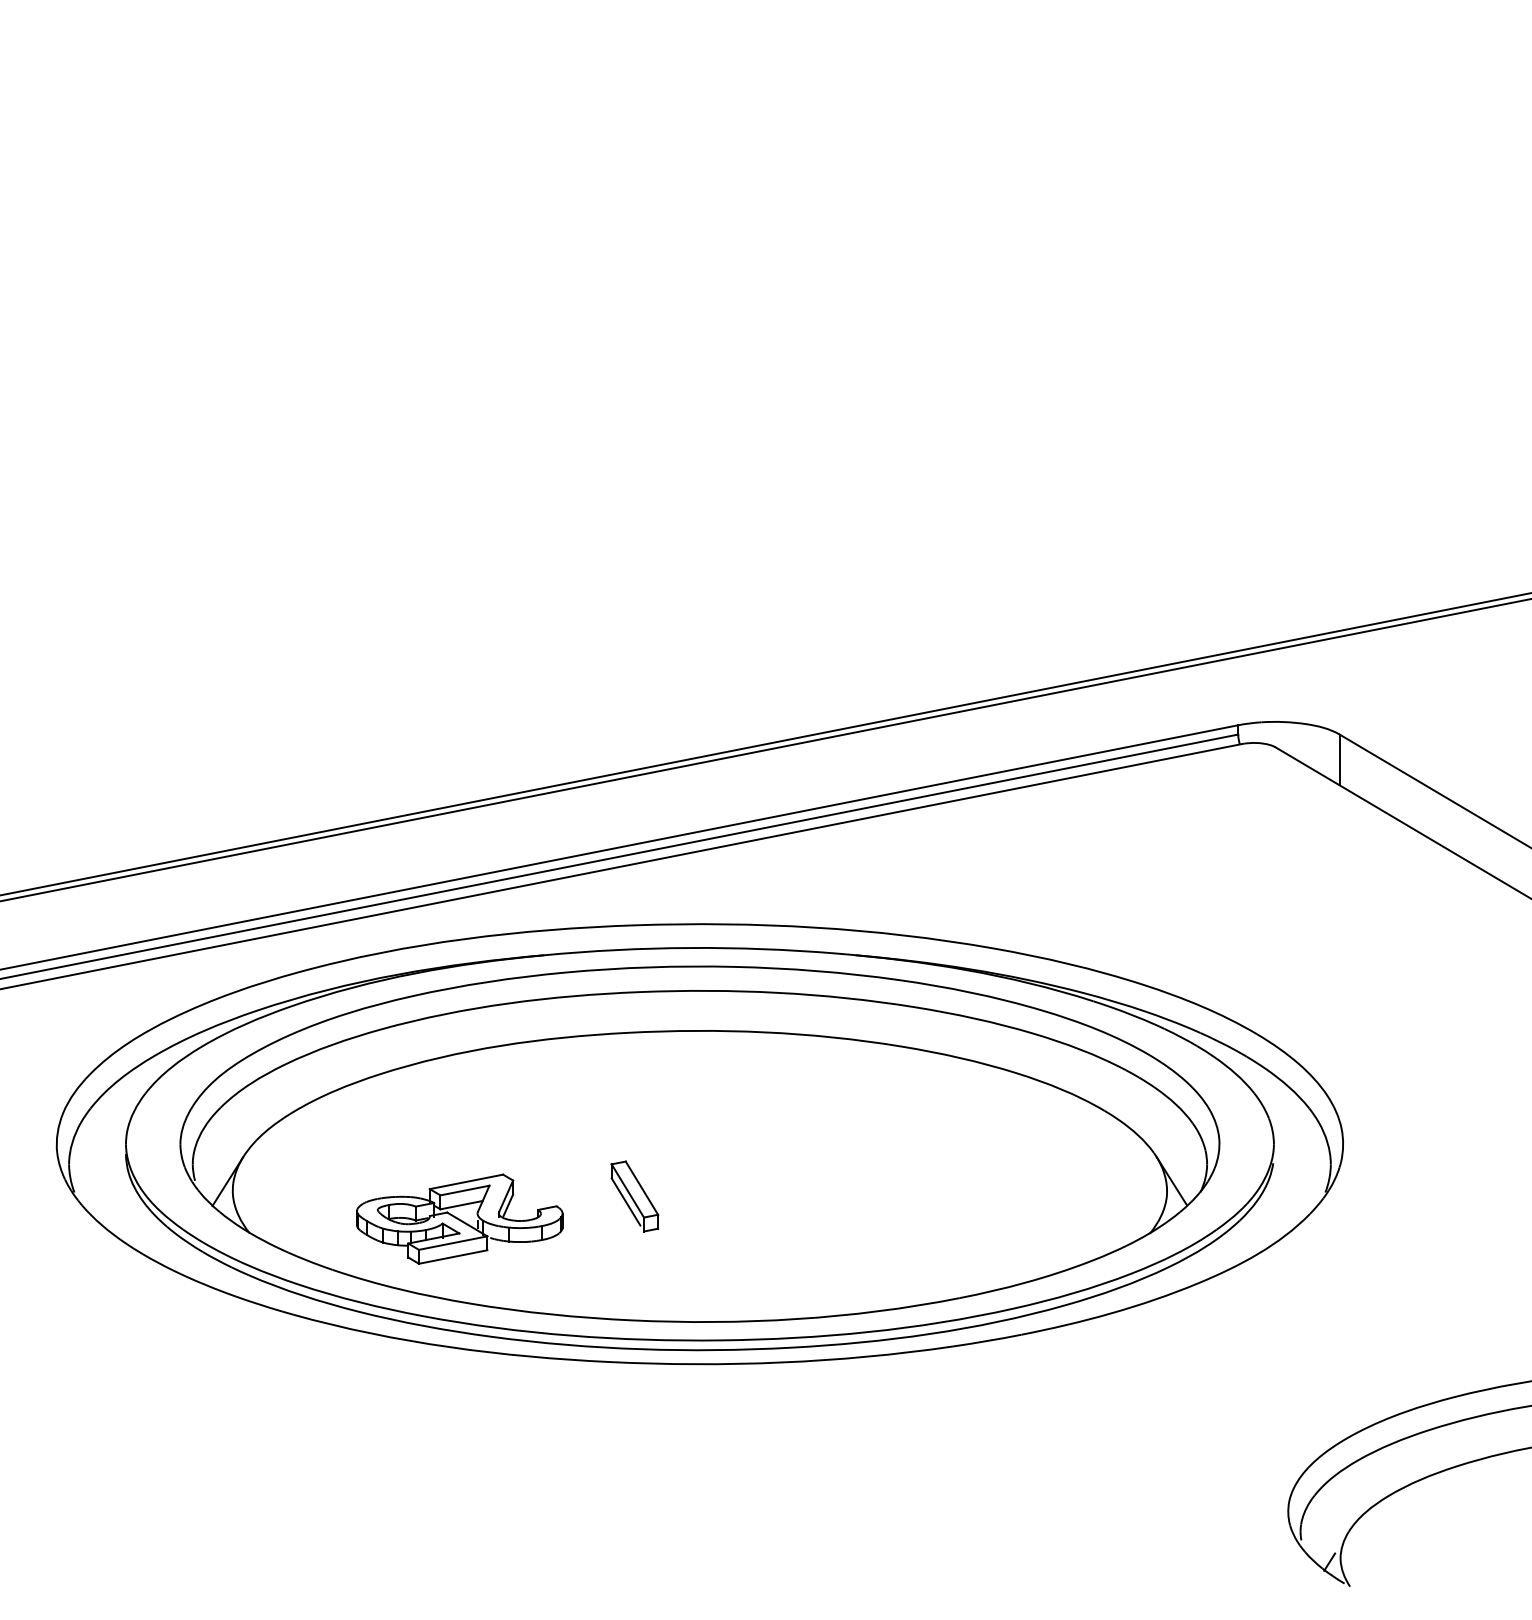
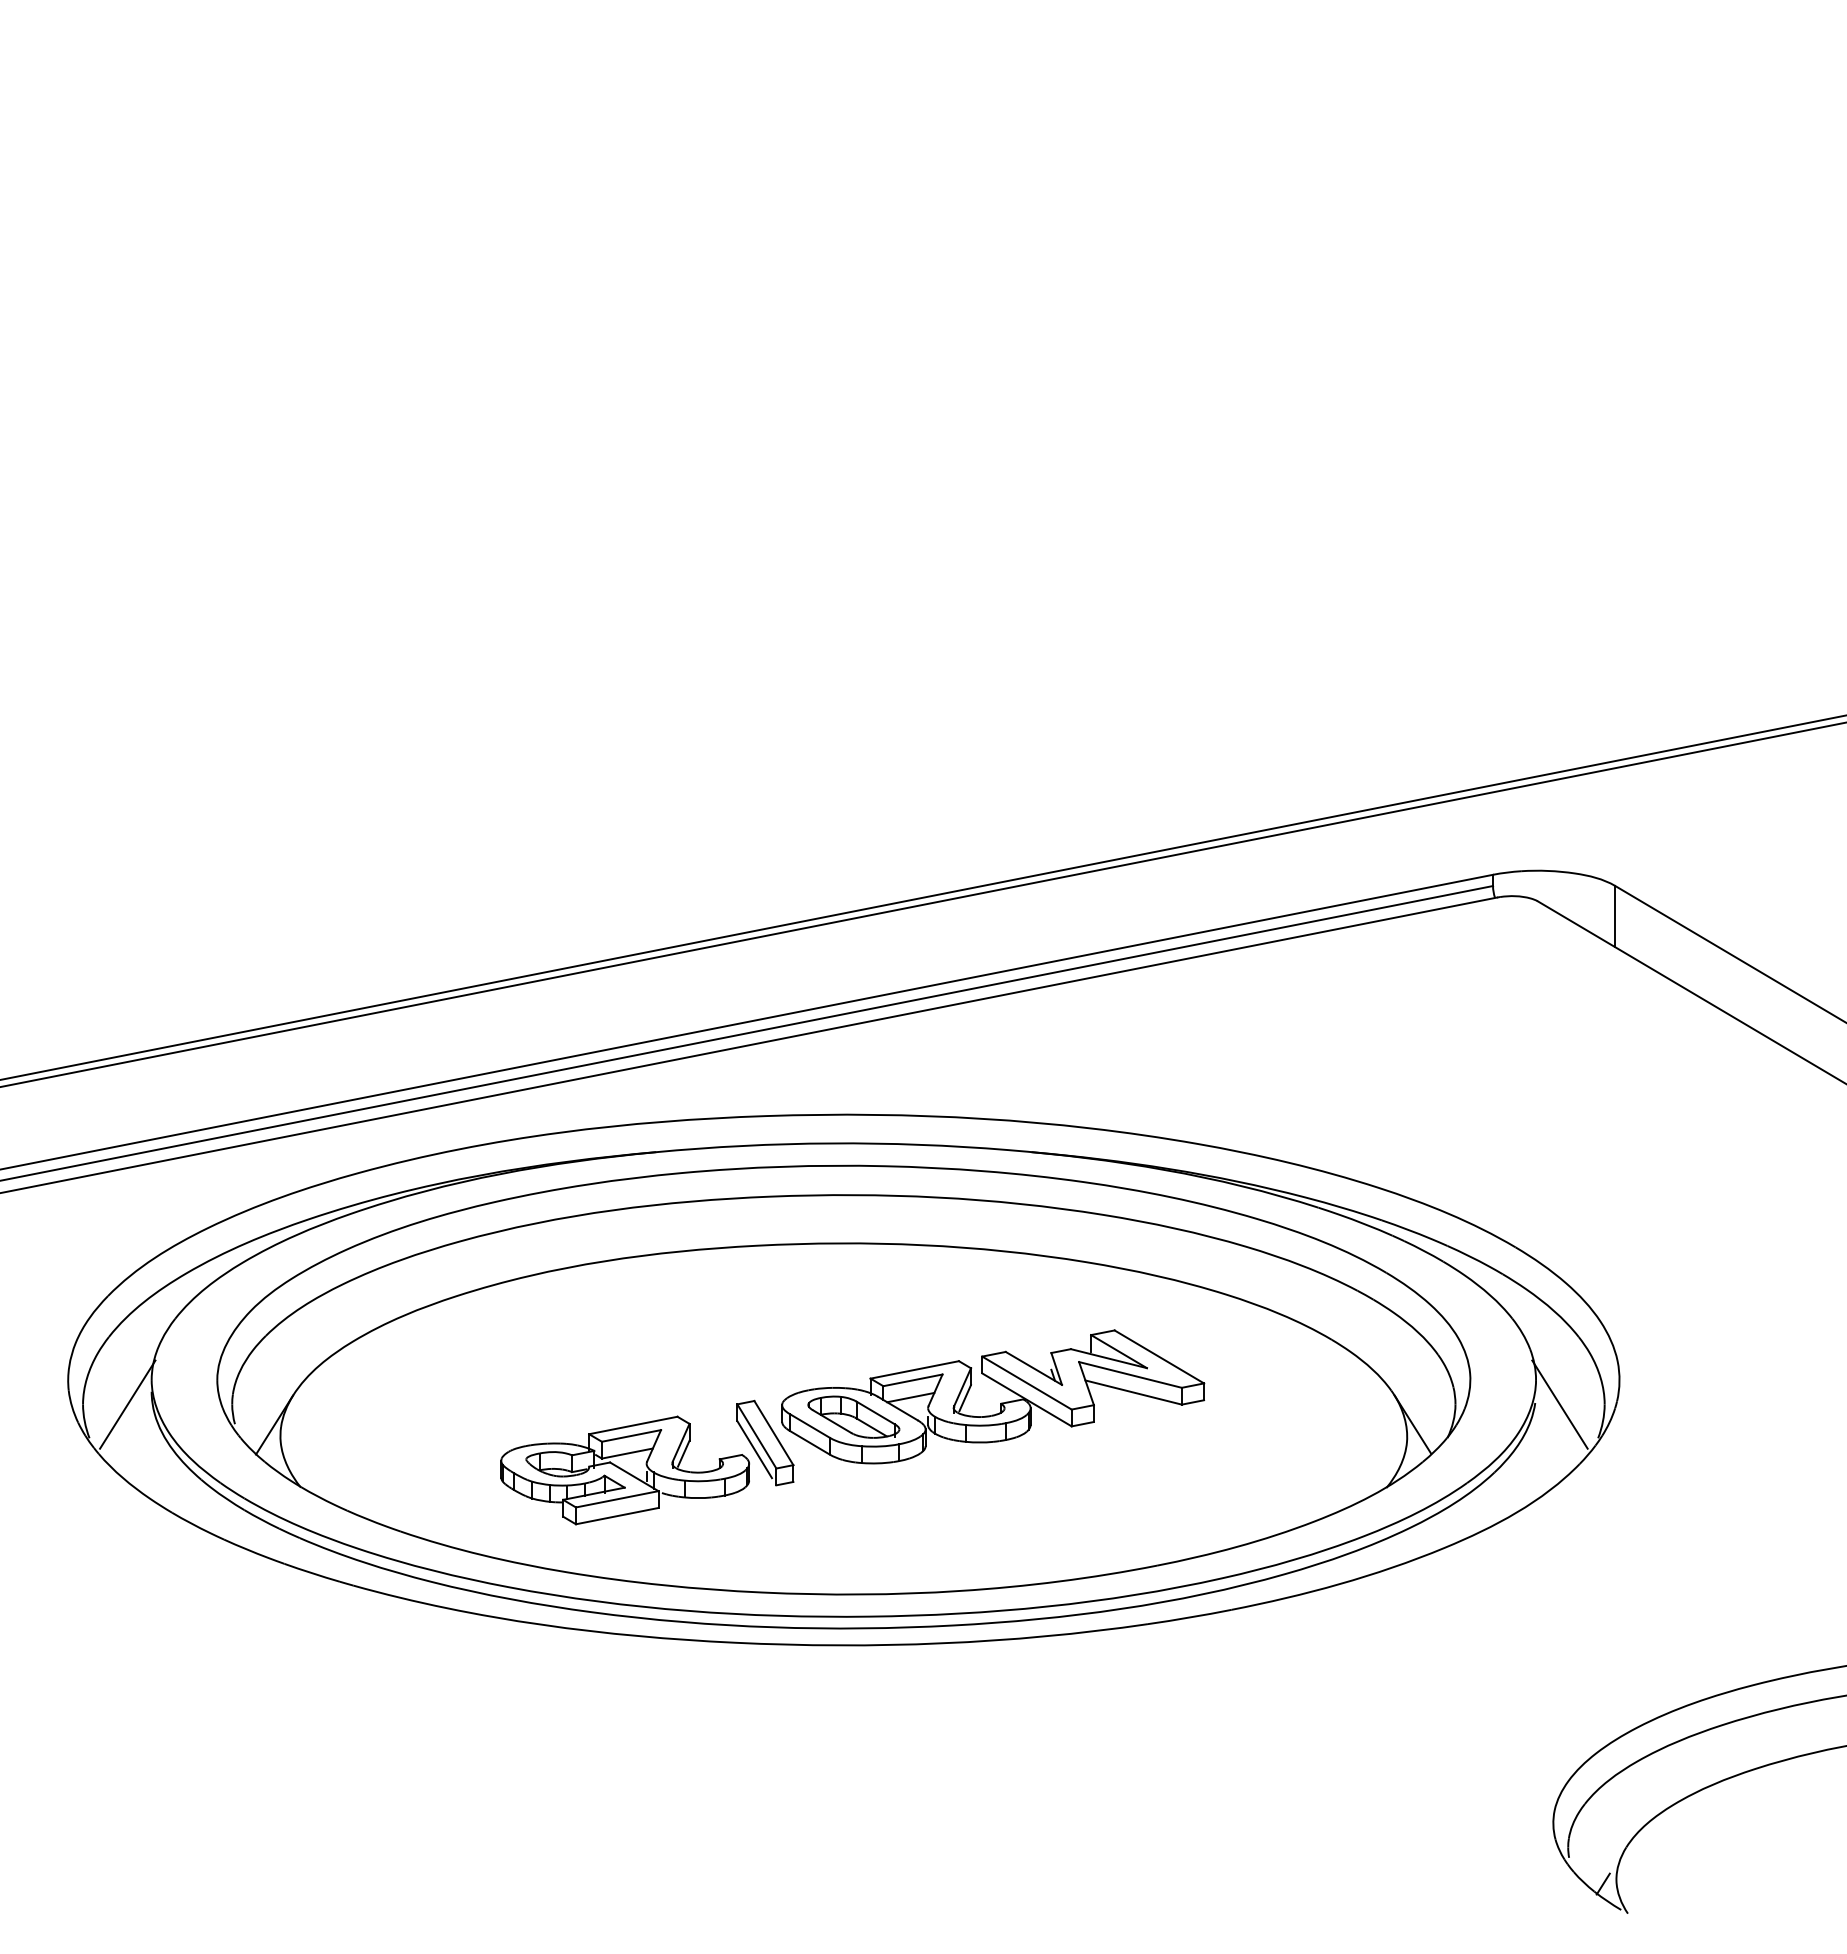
part: (829, 1163) -> (1000, 1403), added
line: (105, 1164) -> (127, 1404), added
line: (1293, 1164) -> (1559, 1404), added
part: (459, 1219) -> (624, 1470), moved

